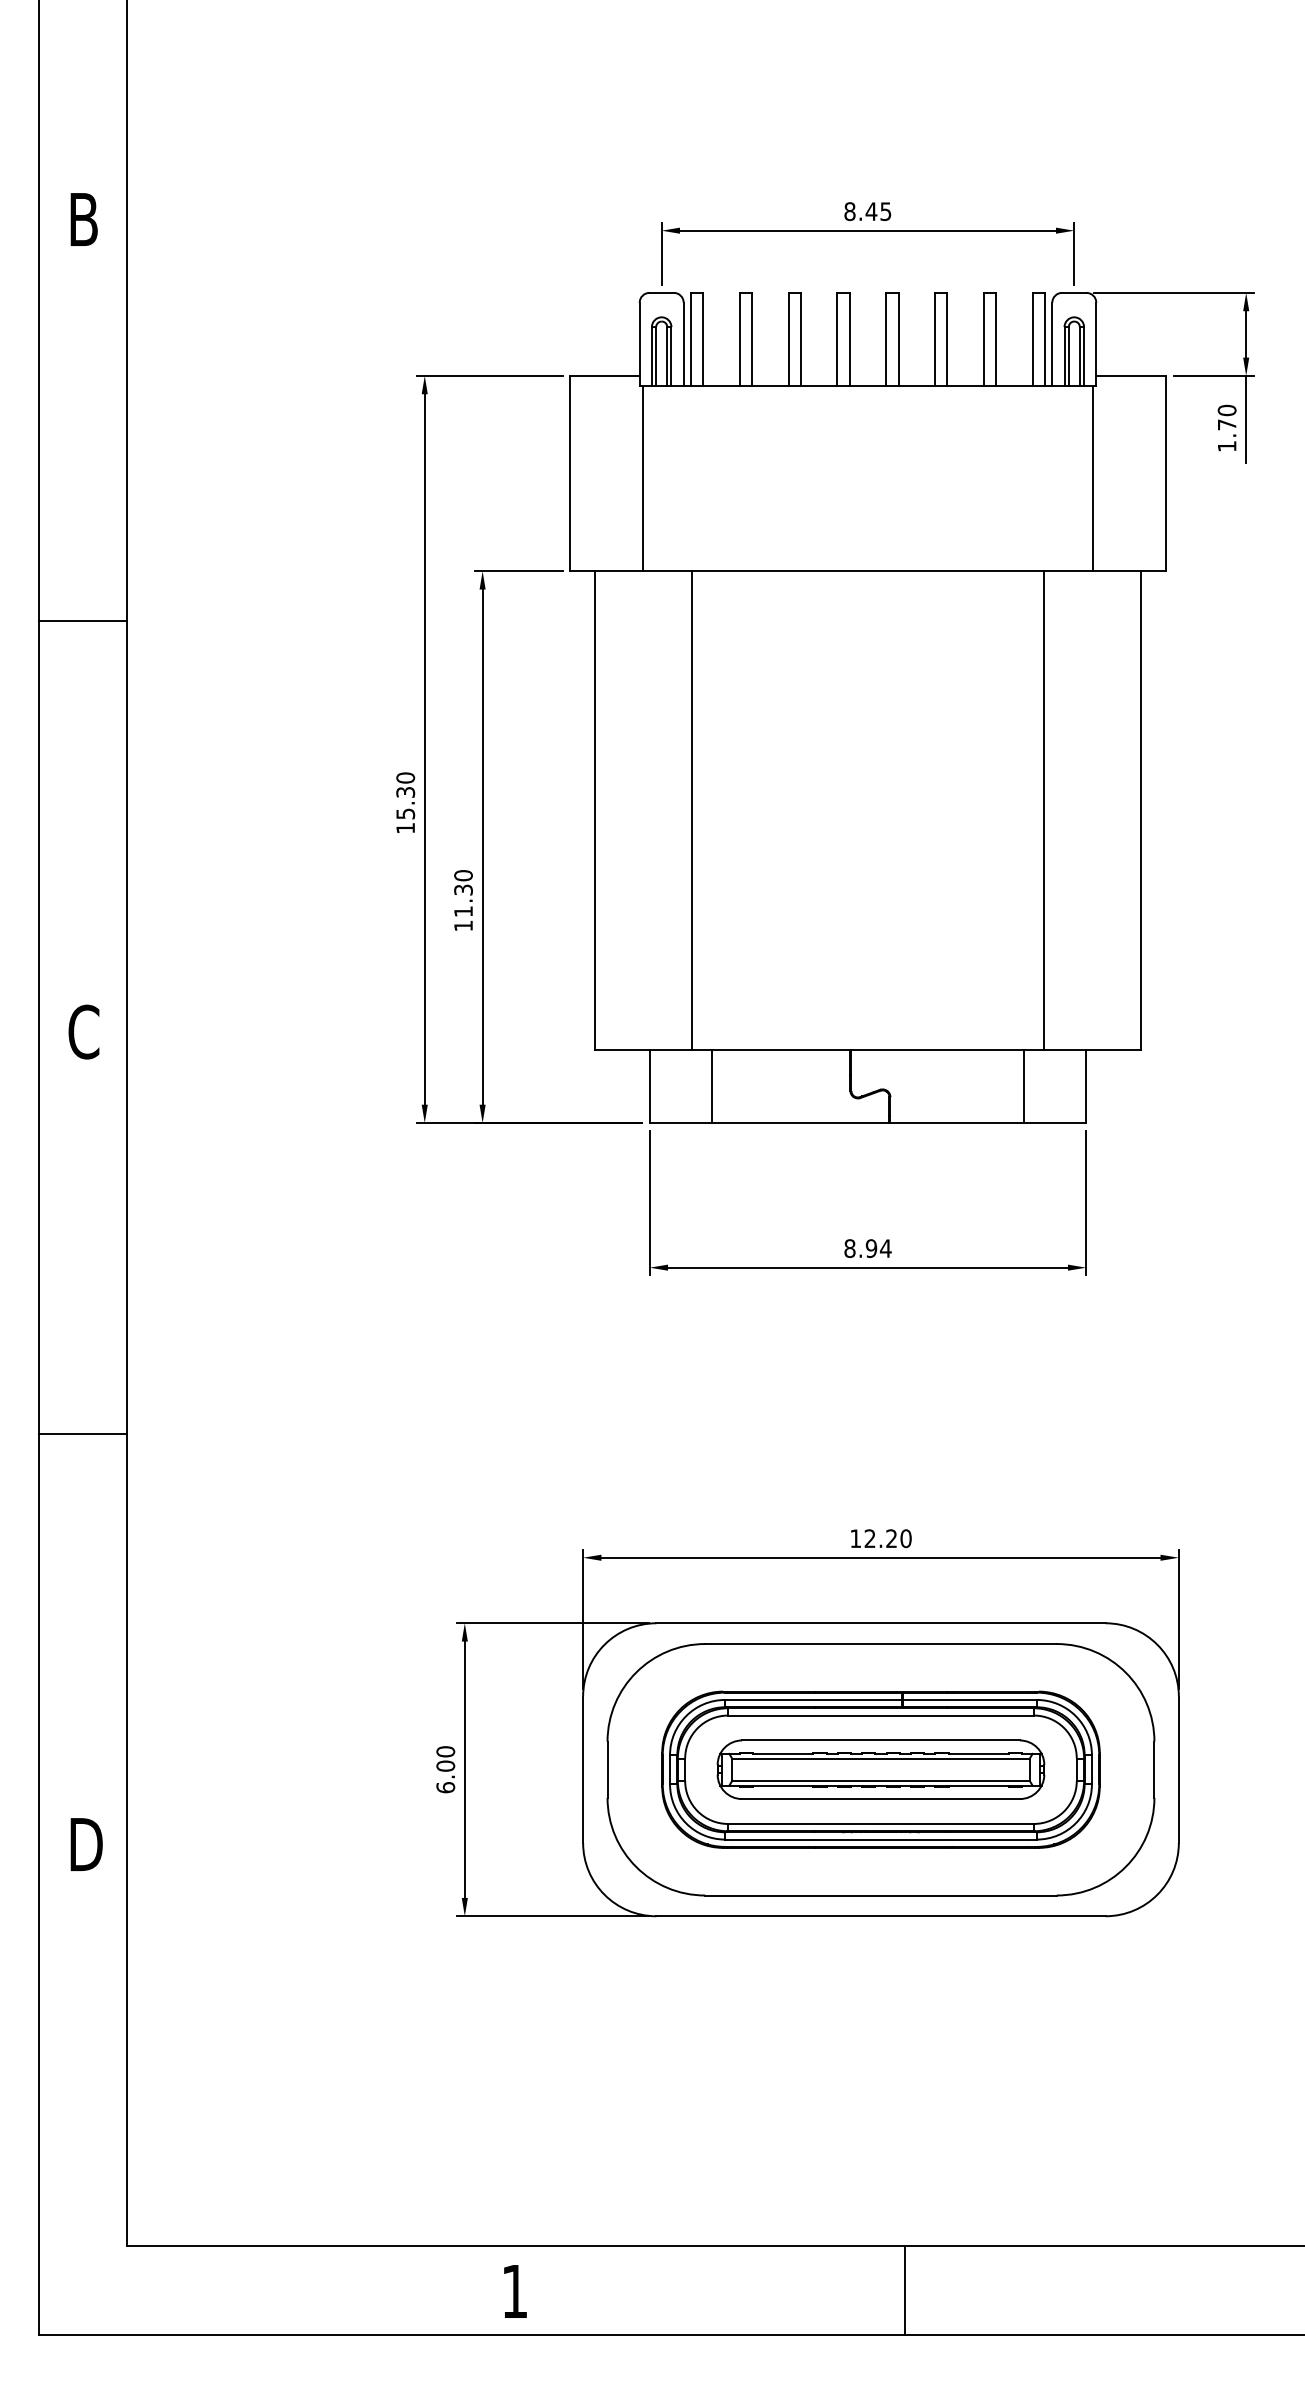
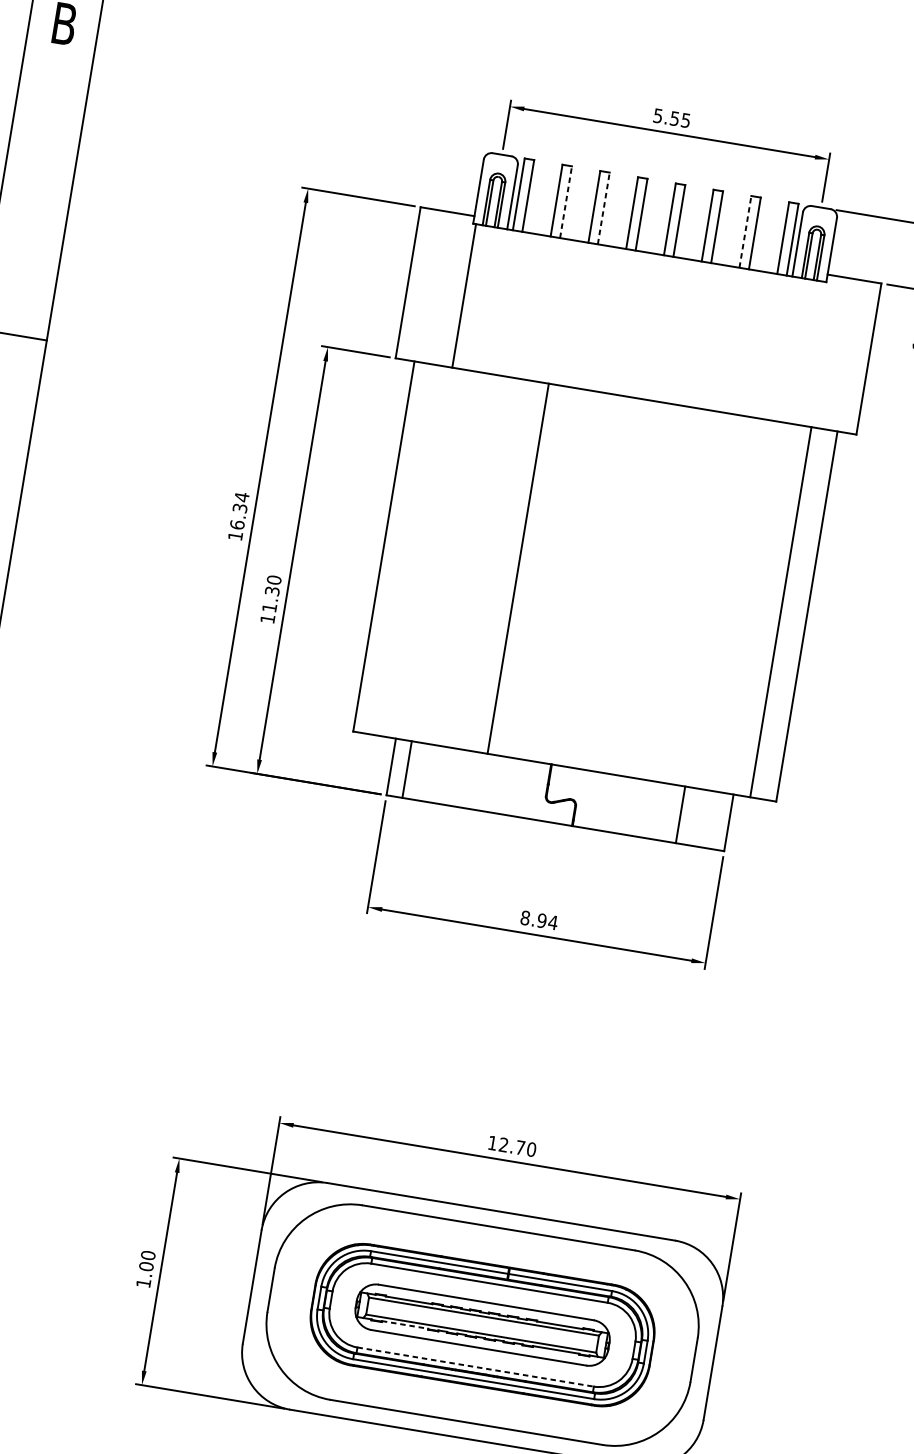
text: (860, 211) -> (666, 117), 8.45 -> 5.55
line: (752, 338) -> (566, 201), solid -> dashed
line: (800, 338) -> (603, 207), solid -> dashed
line: (983, 338) -> (745, 231), solid -> dashed
line: (1092, 478) -> (811, 353), removed
text: (405, 795) -> (239, 510), 15.30 -> 16.34
line: (692, 810) -> (518, 568), moved
line: (1043, 810) -> (780, 612), moved
line: (712, 1086) -> (407, 769), moved
text: (891, 1538) -> (520, 1147), 12.20 -> 12.70
line: (783, 1785) -> (405, 1324), solid -> dashed
text: (445, 1787) -> (143, 1283), 6.00 -> 1.00
line: (880, 1823) -> (475, 1366), solid -> dashed

